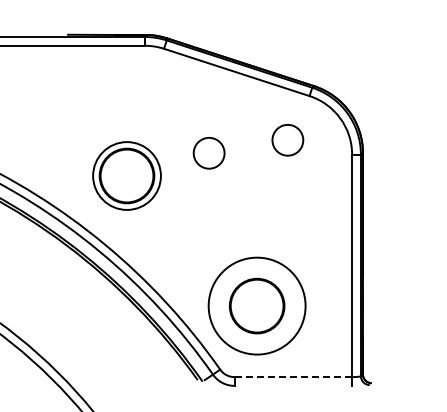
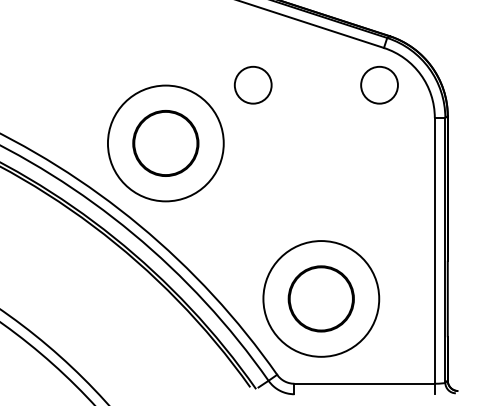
circle: (287, 140) -> (379, 85), moved
circle: (208, 153) -> (252, 85), moved
circle: (126, 175) -> (165, 142), size x1.43
line: (293, 377) -> (364, 384), dashed -> solid

